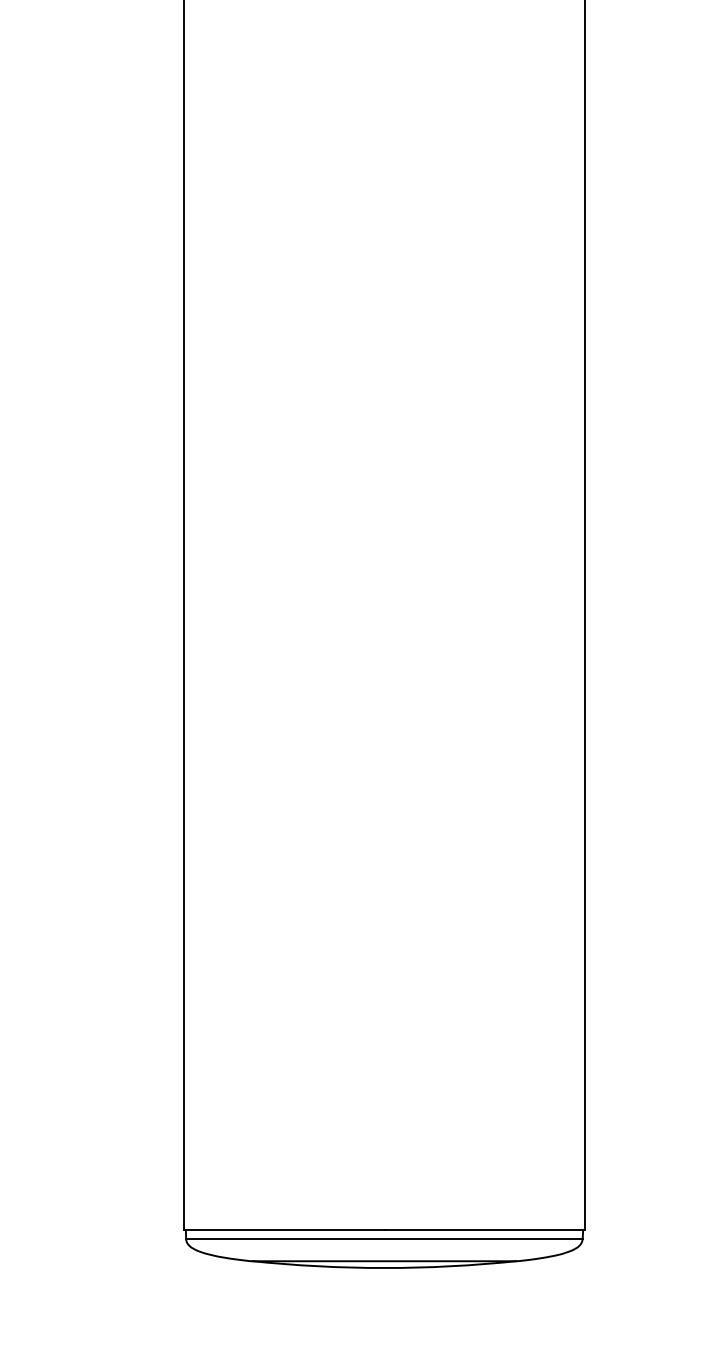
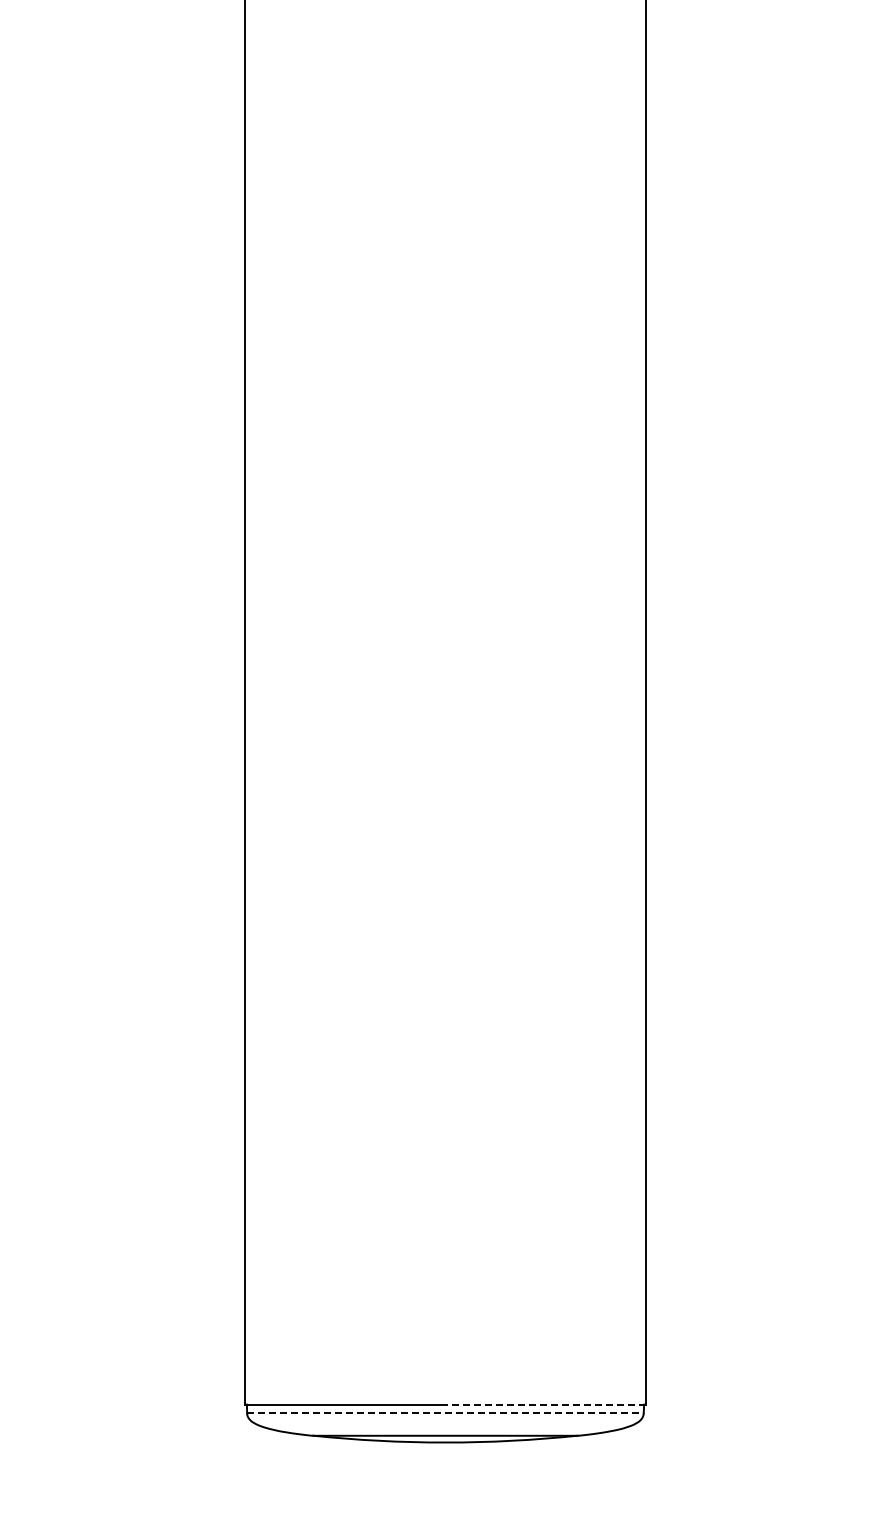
line: (484, 1229) -> (545, 1404), solid -> dashed
line: (384, 1238) -> (445, 1413), solid -> dashed

